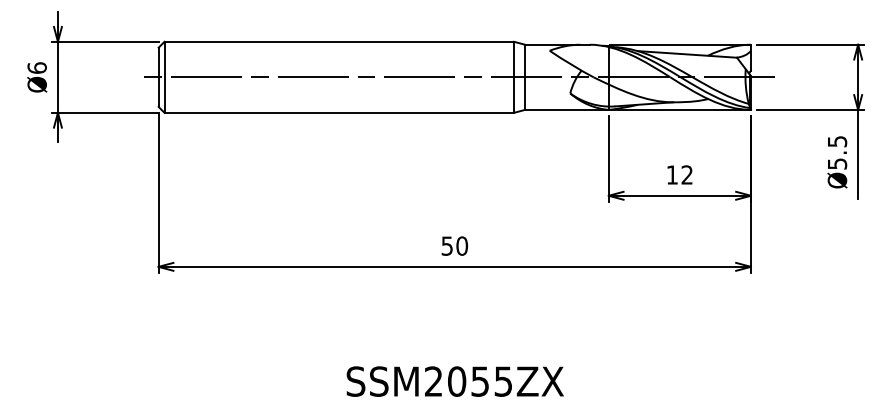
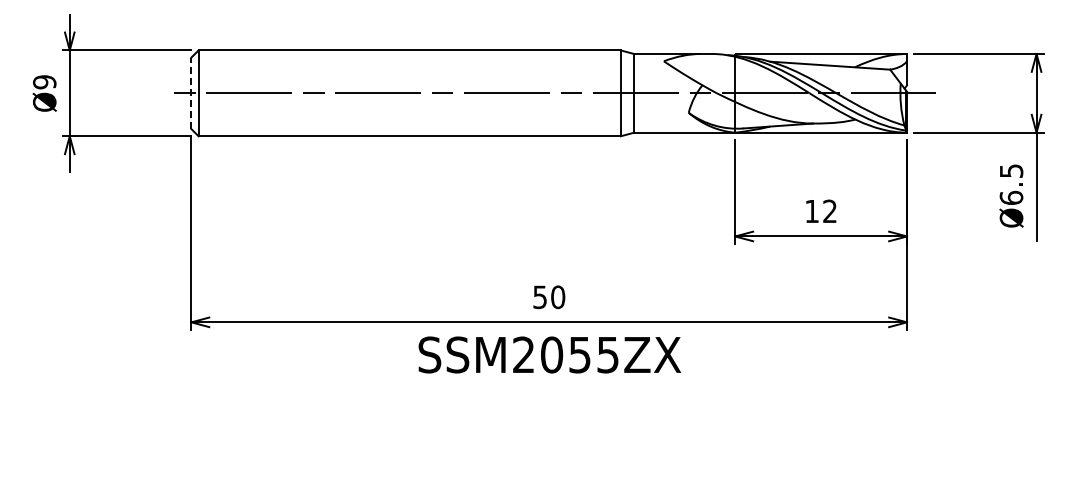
text: (37, 68) -> (44, 82), Ø6 -> Ø9
line: (158, 77) -> (191, 93), solid -> dashed
text: (837, 163) -> (1011, 197), Ø5.5 -> Ø6.5
text: (455, 381) -> (549, 354), moved

